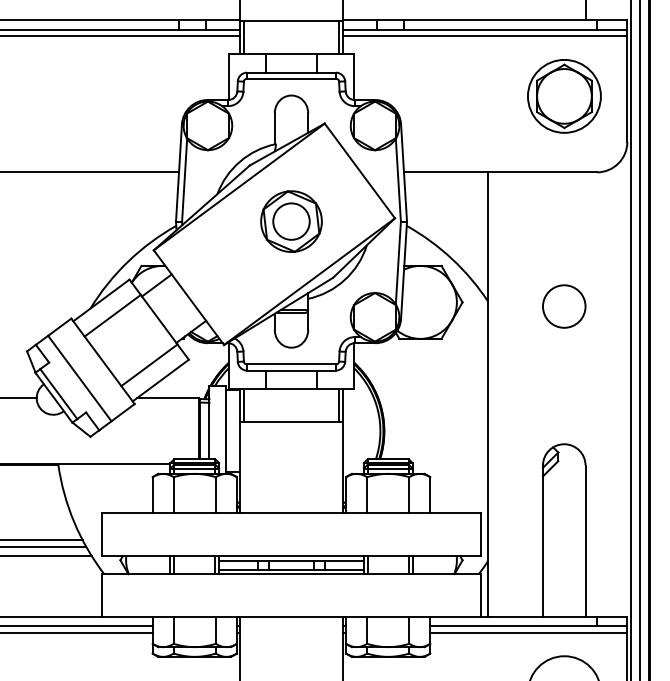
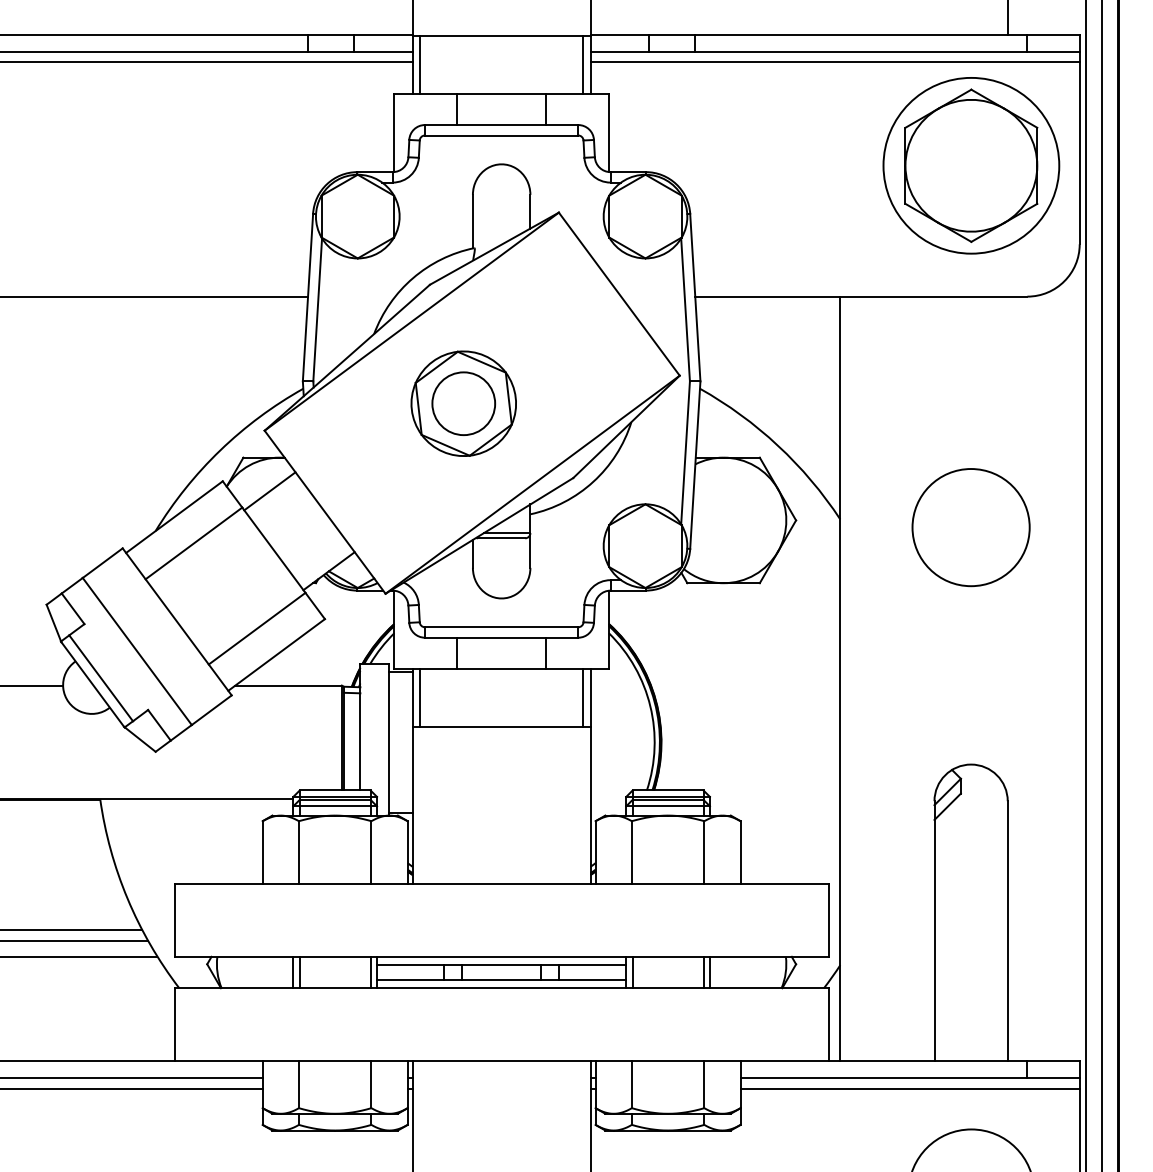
part: (564, 96) -> (971, 166), size x1.4
part: (291, 221) -> (463, 403), moved
circle: (563, 306) -> (969, 527), size x1.6

